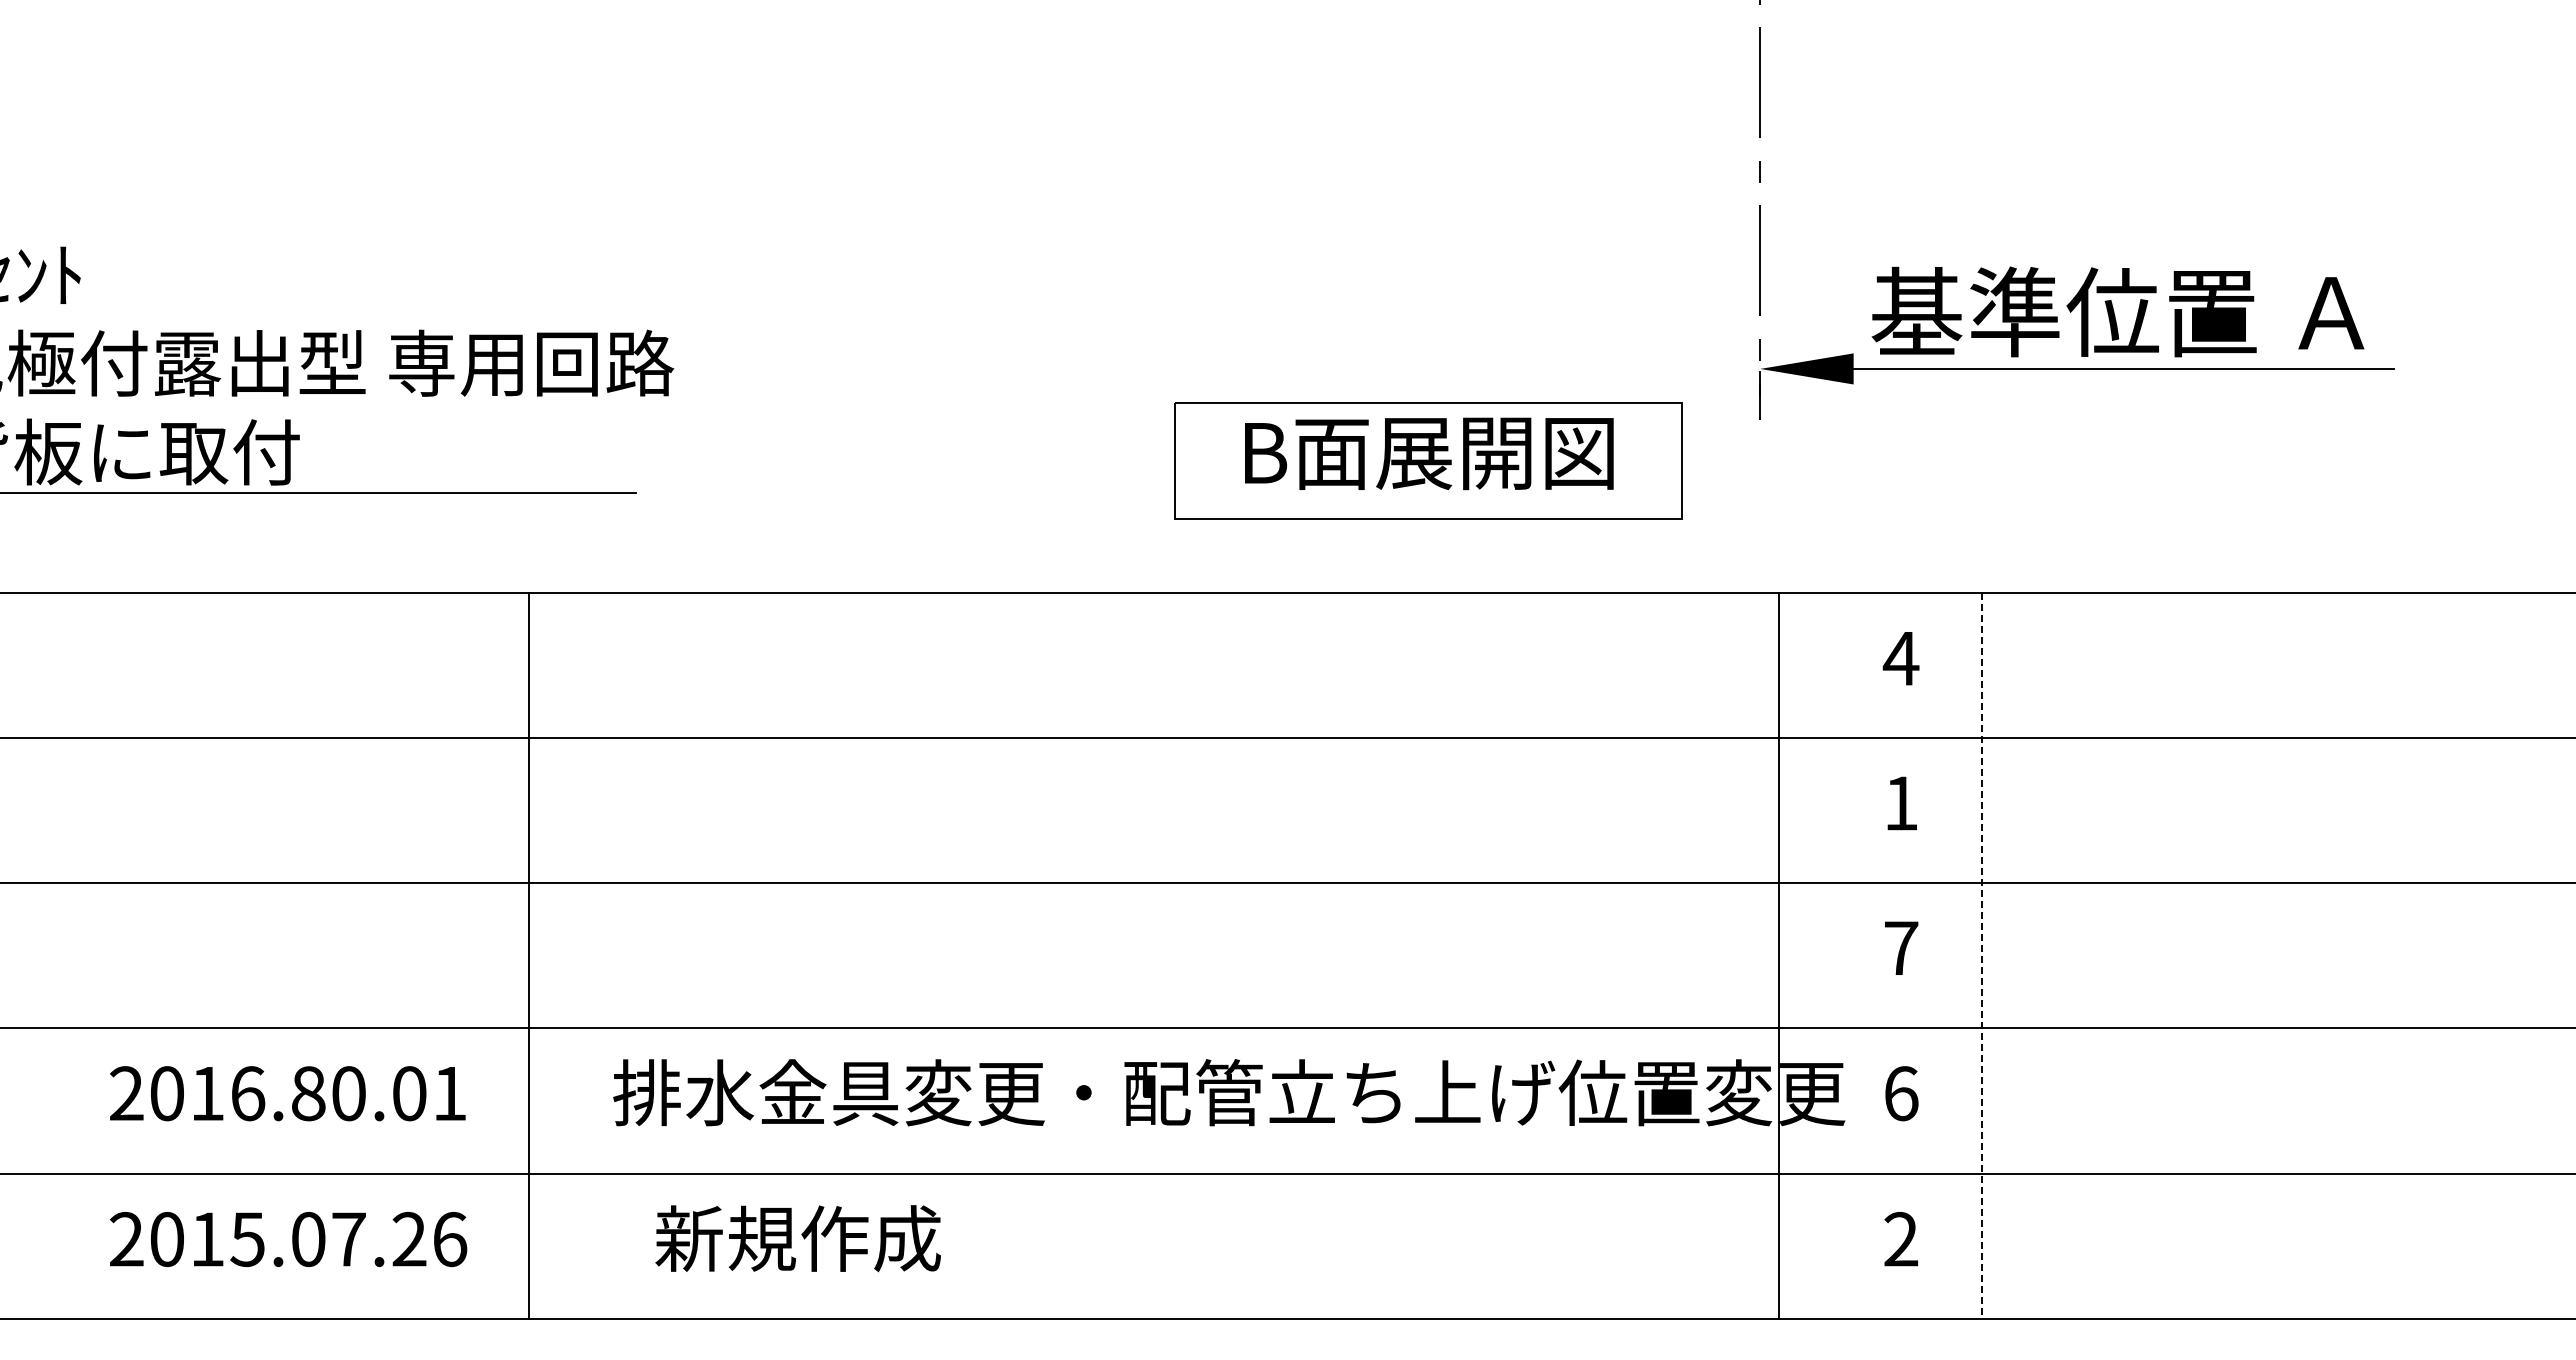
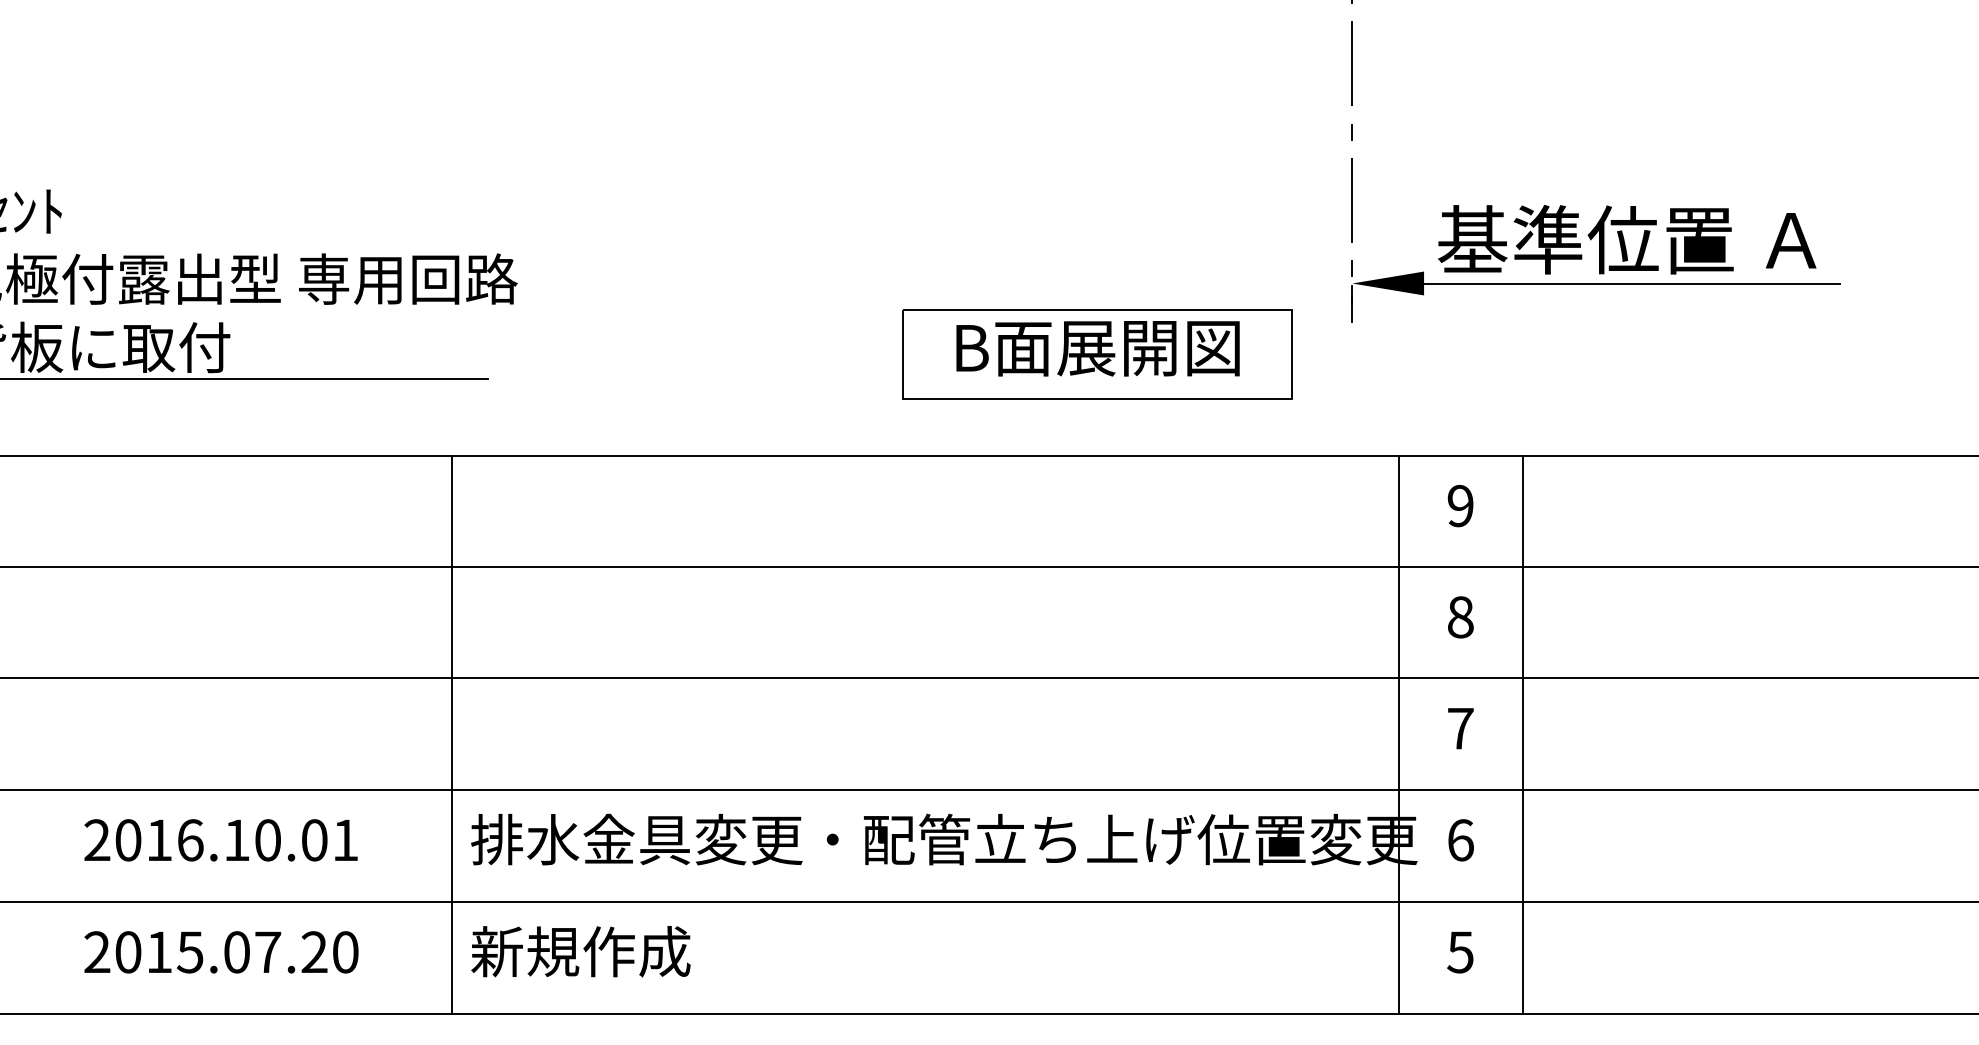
text: (1900, 658) -> (1460, 505), 4 -> 9
text: (1901, 803) -> (1460, 617), 1 -> 8
line: (529, 956) -> (452, 734), moved
line: (1779, 956) -> (1399, 734), moved
line: (1981, 956) -> (1522, 734), dashed -> solid
text: (308, 1093) -> (236, 840), 2016.80.01 -> 2016.10.01
text: (797, 1238) -> (580, 951), moved
text: (450, 1239) -> (346, 952), 2015.07.26 -> 2015.07.20
text: (1900, 1239) -> (1460, 952), 2 -> 5

